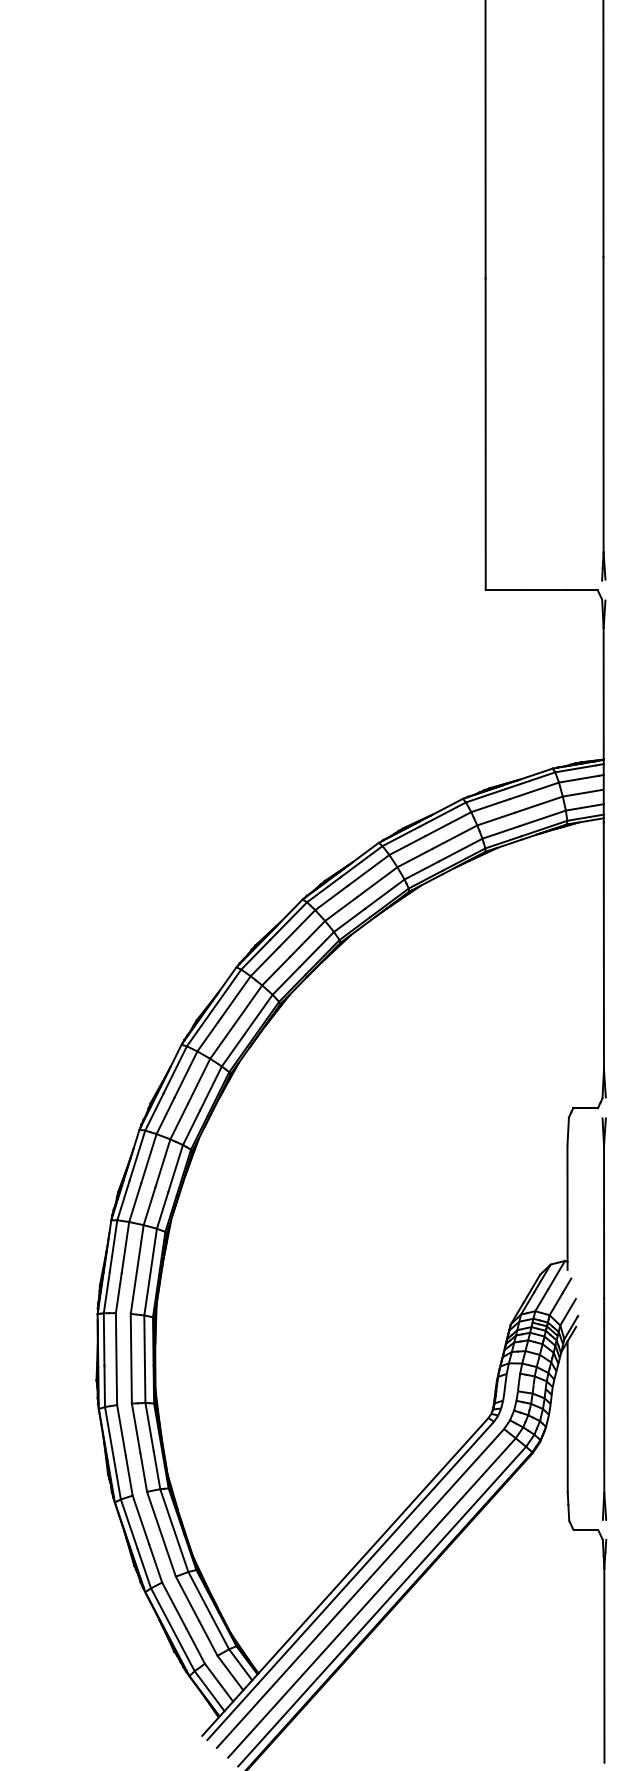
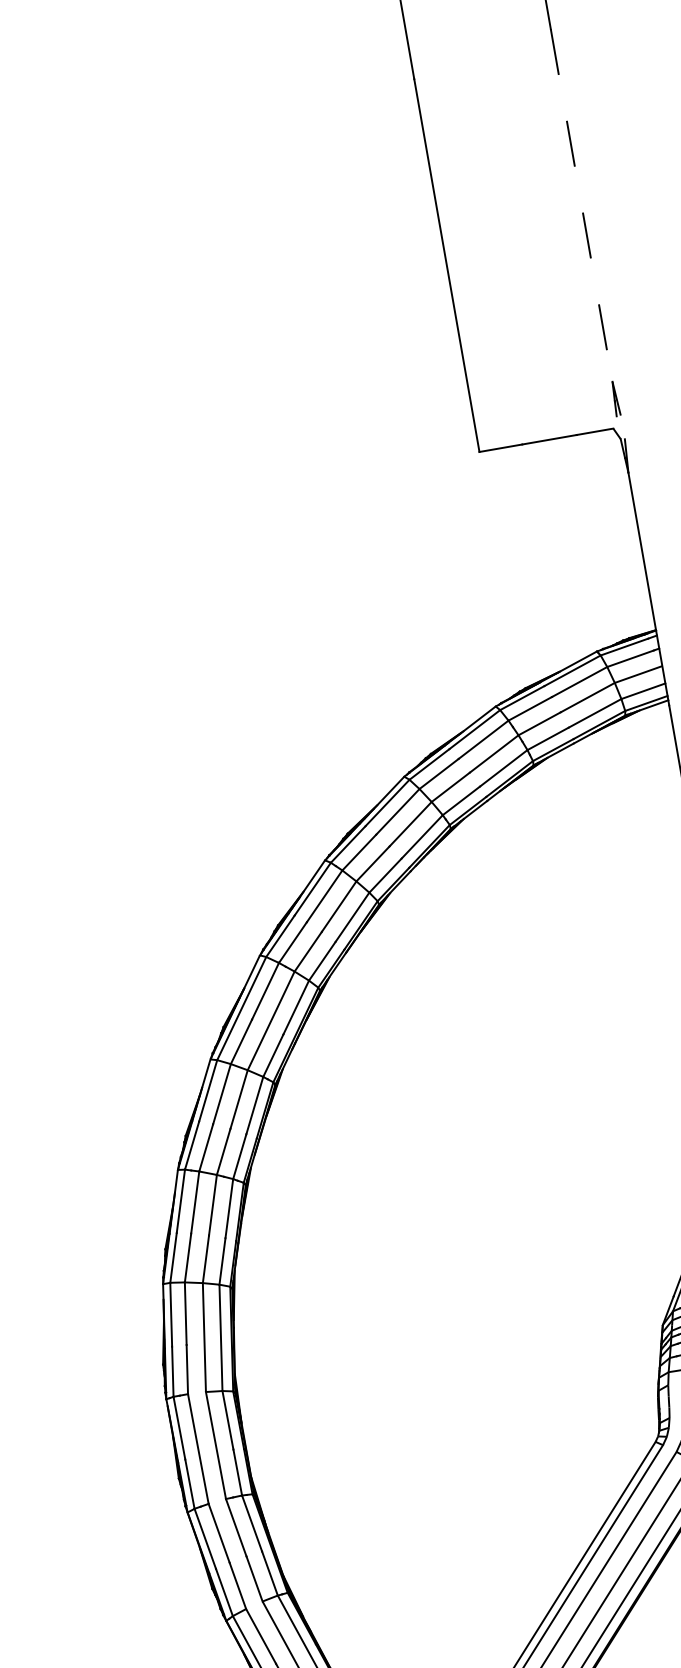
line: (603, 405) -> (581, 206), solid -> dashed

